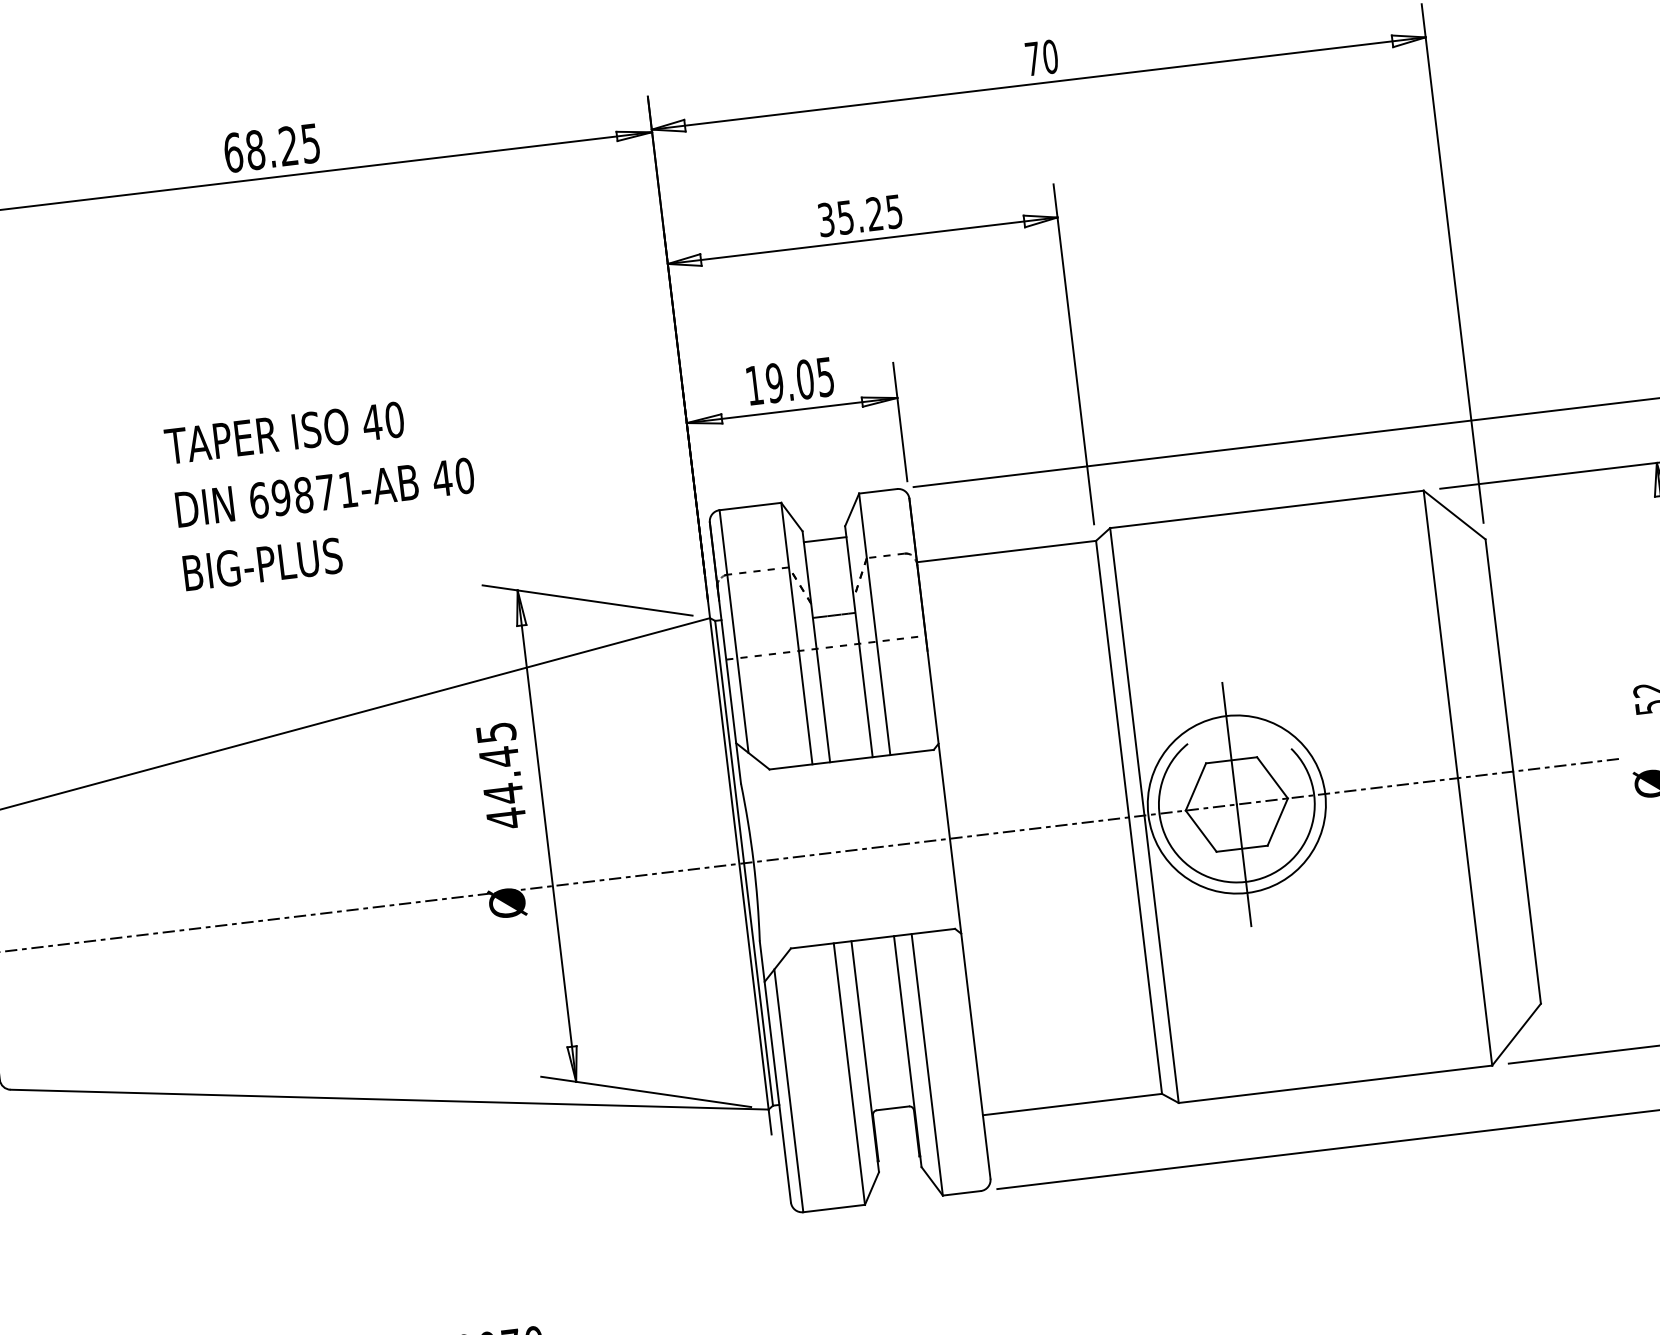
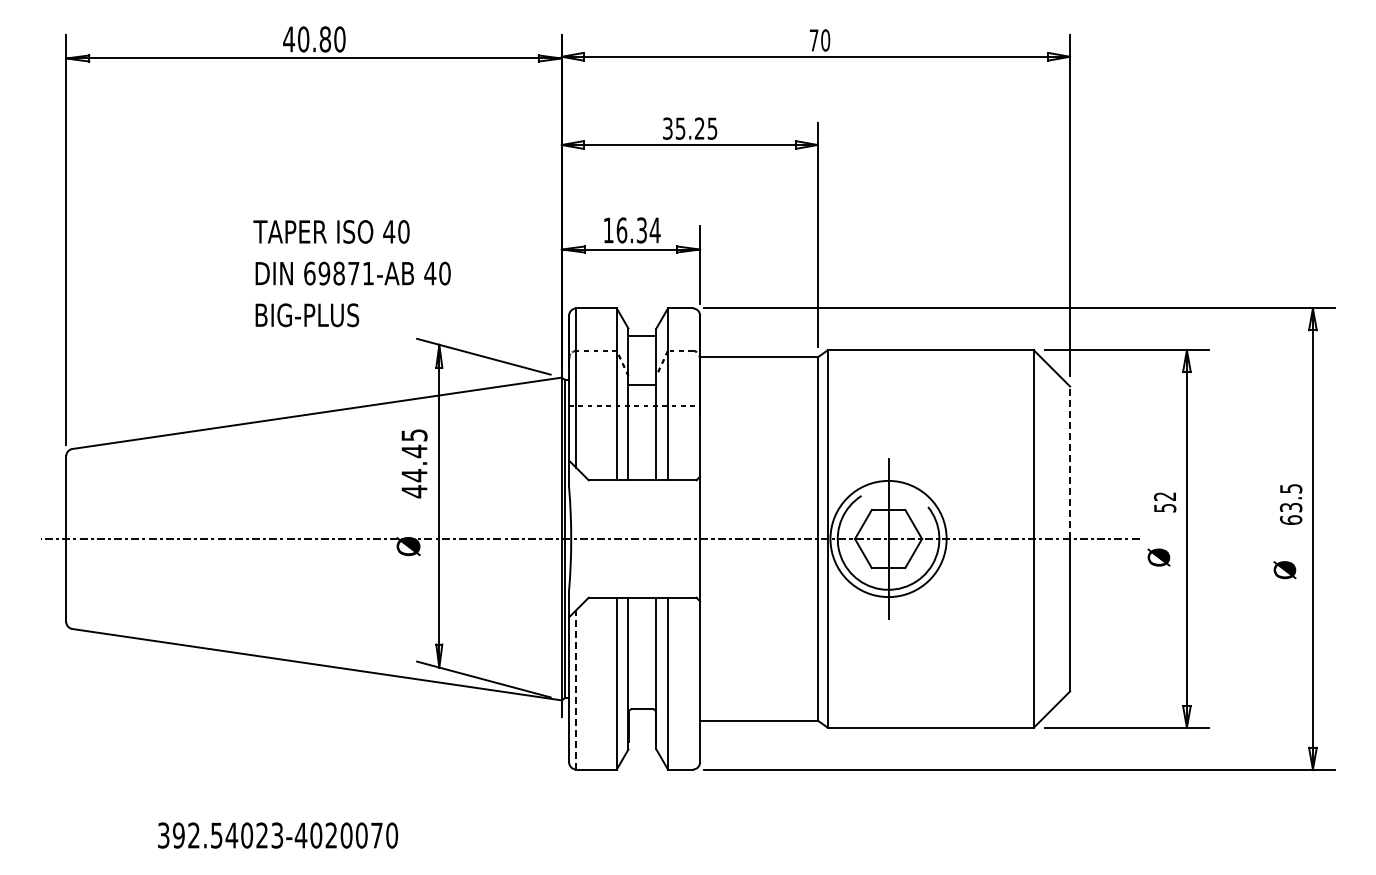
text: (272, 148) -> (314, 39), 68.25 -> 40.80
text: (800, 380) -> (638, 230), 19.05 -> 16.34
text: (322, 492) -> (351, 273), moved
line: (1499, 655) -> (1070, 462), solid -> dashed
line: (789, 1090) -> (576, 689), solid -> dashed

